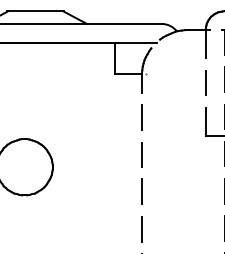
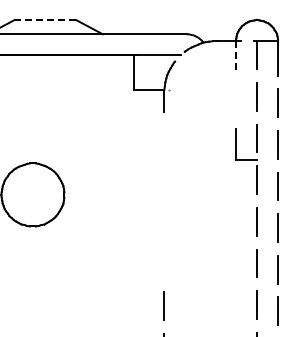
line: (35, 11) -> (45, 20), solid -> dashed
line: (205, 44) -> (235, 57), solid -> dashed
line: (205, 83) -> (235, 100), removed
line: (141, 117) -> (164, 139), removed
line: (141, 154) -> (164, 180), removed
line: (141, 191) -> (164, 222), removed
line: (141, 229) -> (164, 264), removed

